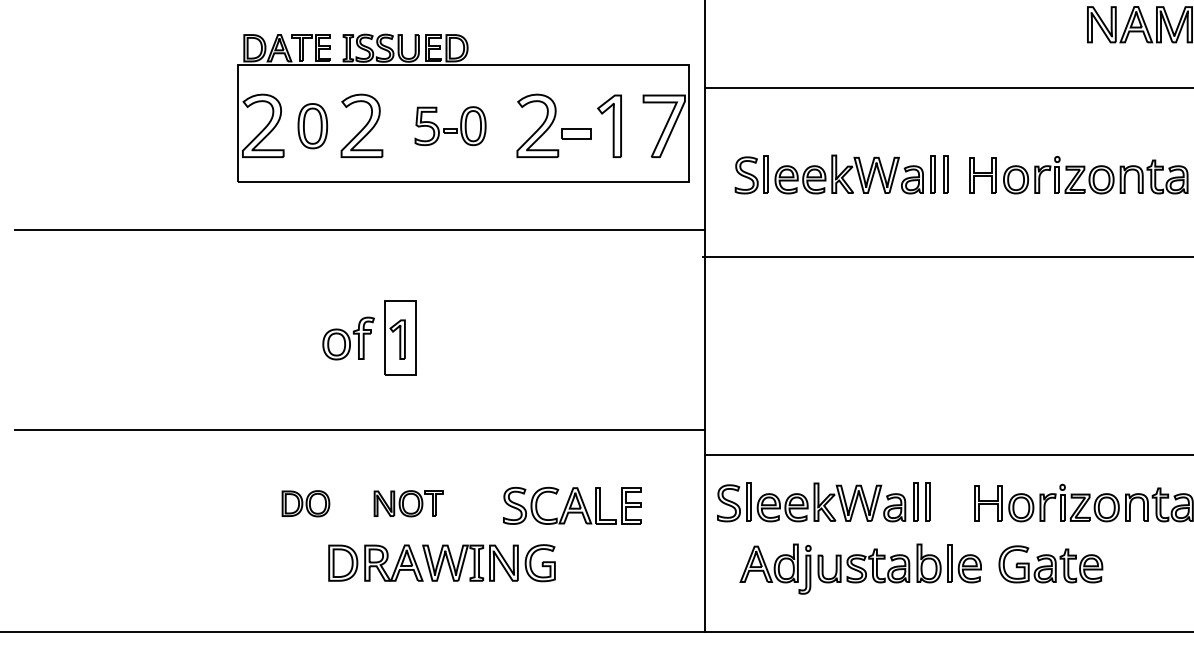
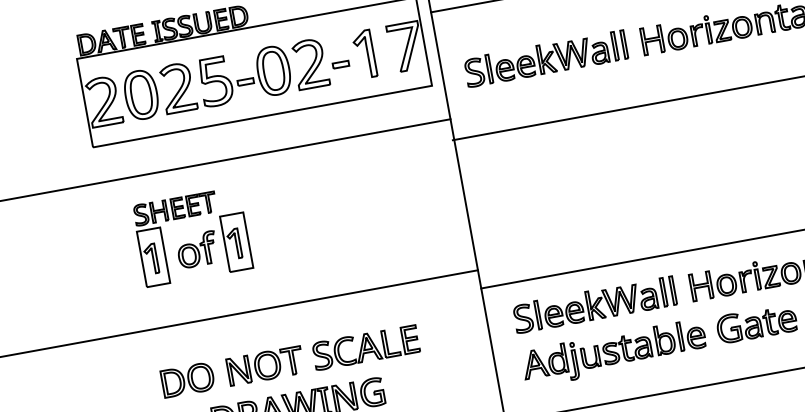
part: (312, 125) -> (141, 94), size x1.43
part: (450, 125) -> (244, 75), size x1.67
part: (576, 133) -> (340, 64), size x0.71
part: (306, 320) -> (163, 242), added
part: (823, 502) -> (594, 305), moved
part: (305, 503) -> (187, 379), size x1.43
part: (408, 503) -> (265, 365), size x1.43
part: (572, 505) -> (365, 347), moved

